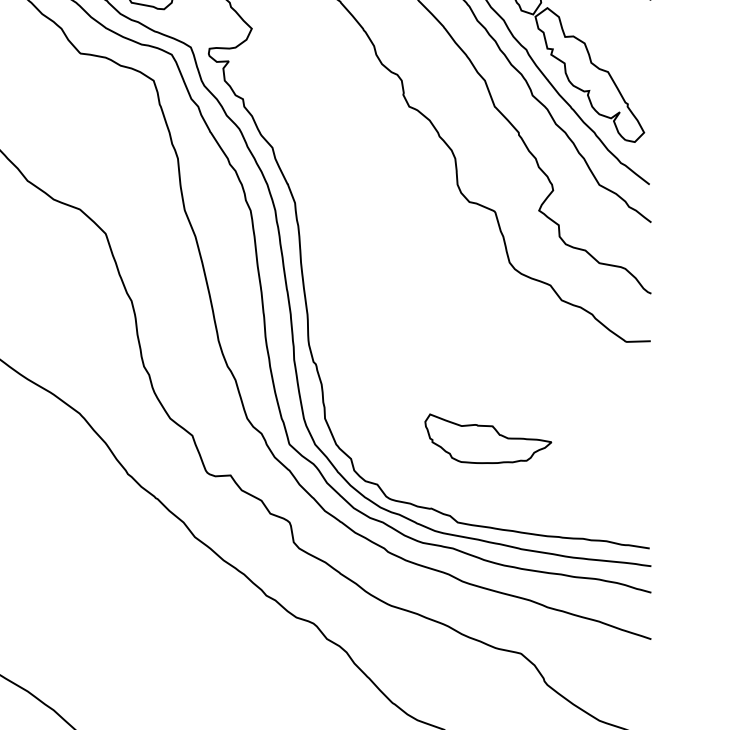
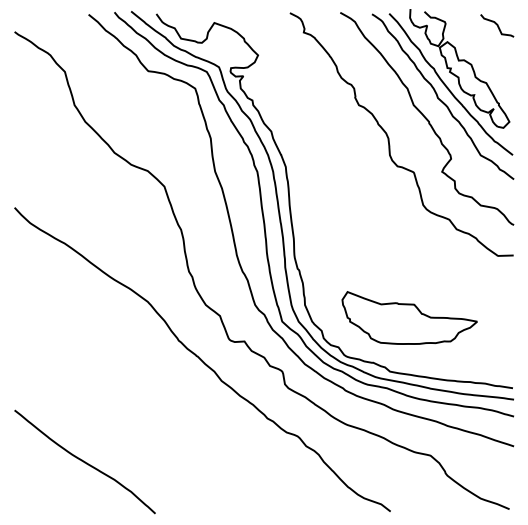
part: (488, 438) -> (409, 317), size x1.67

